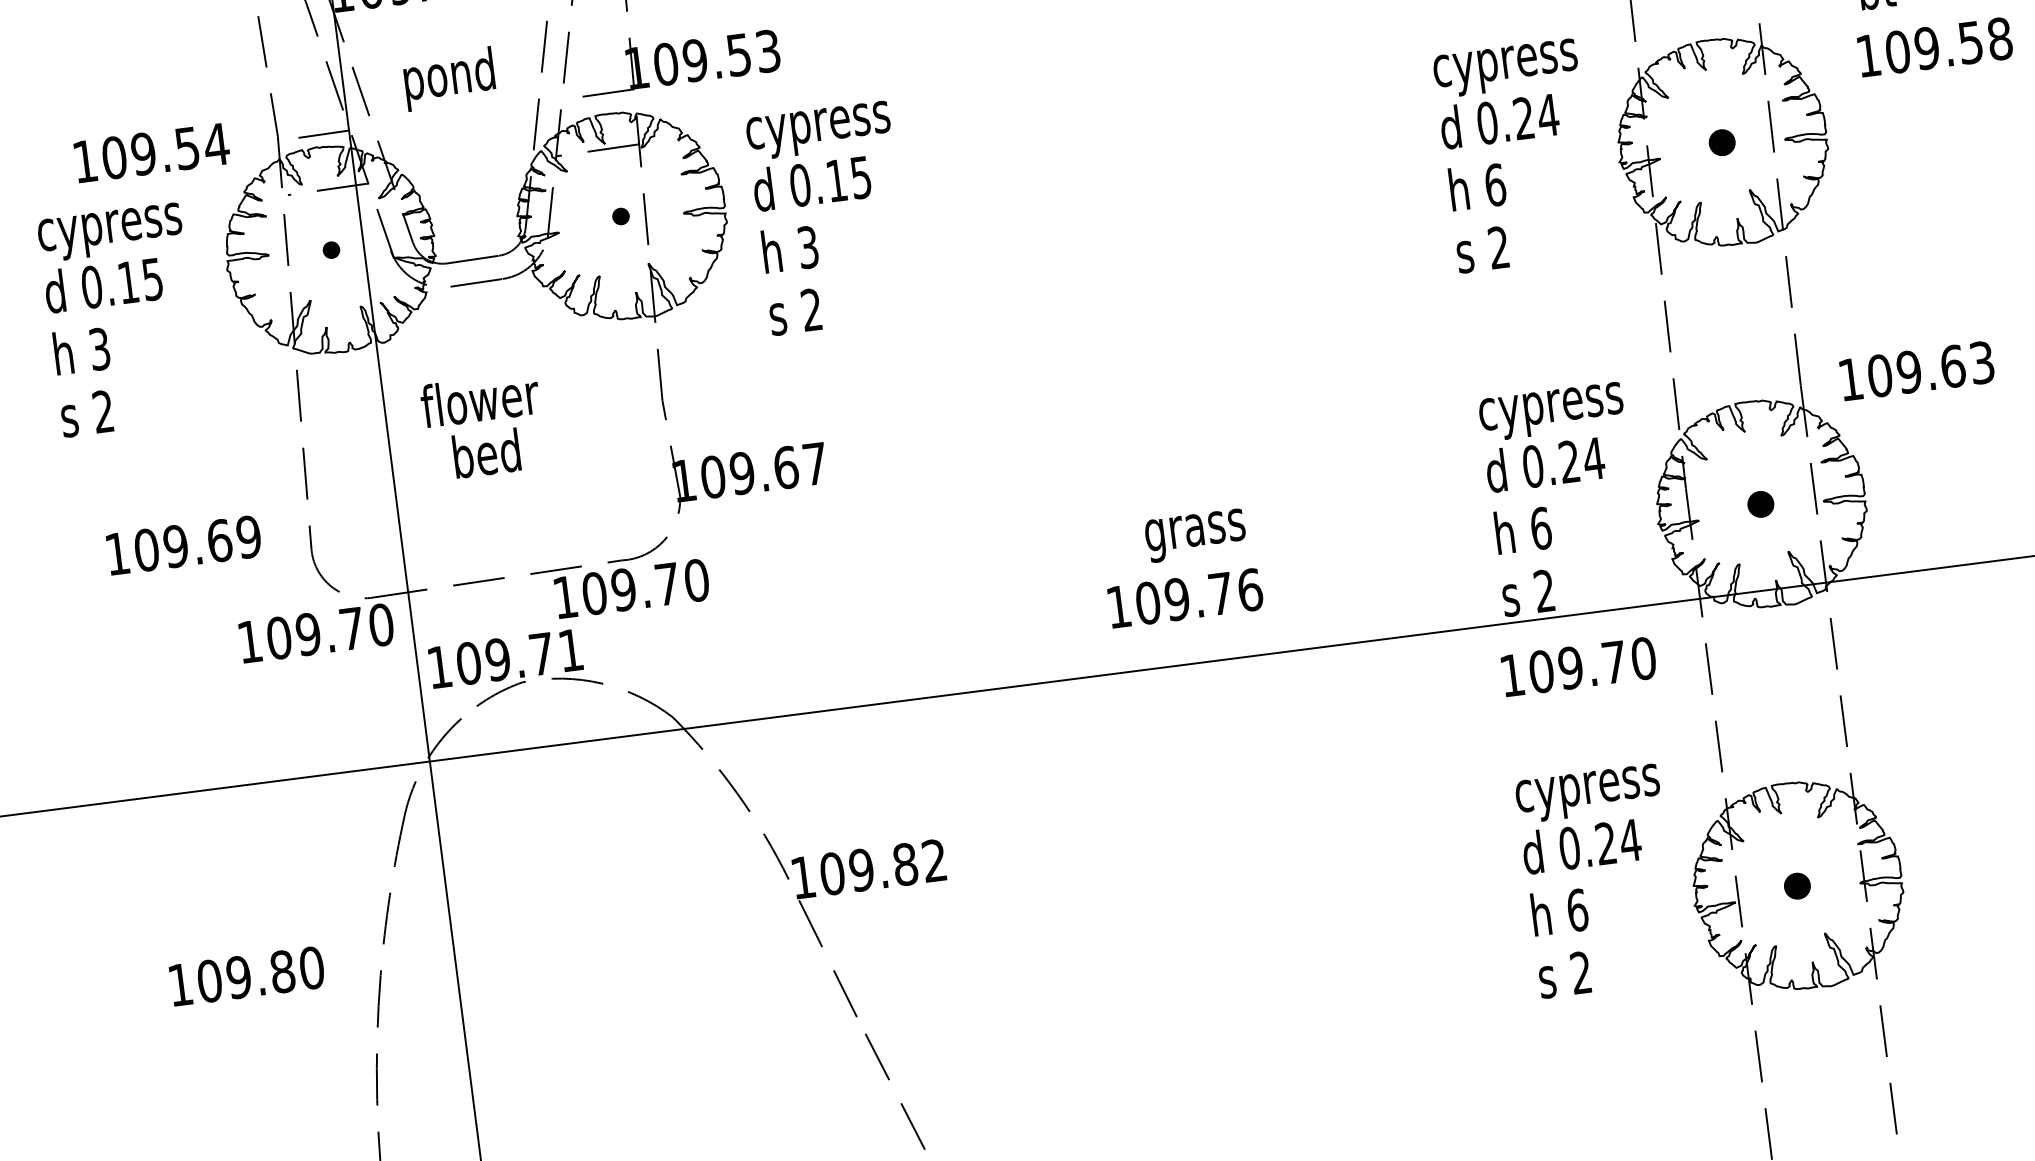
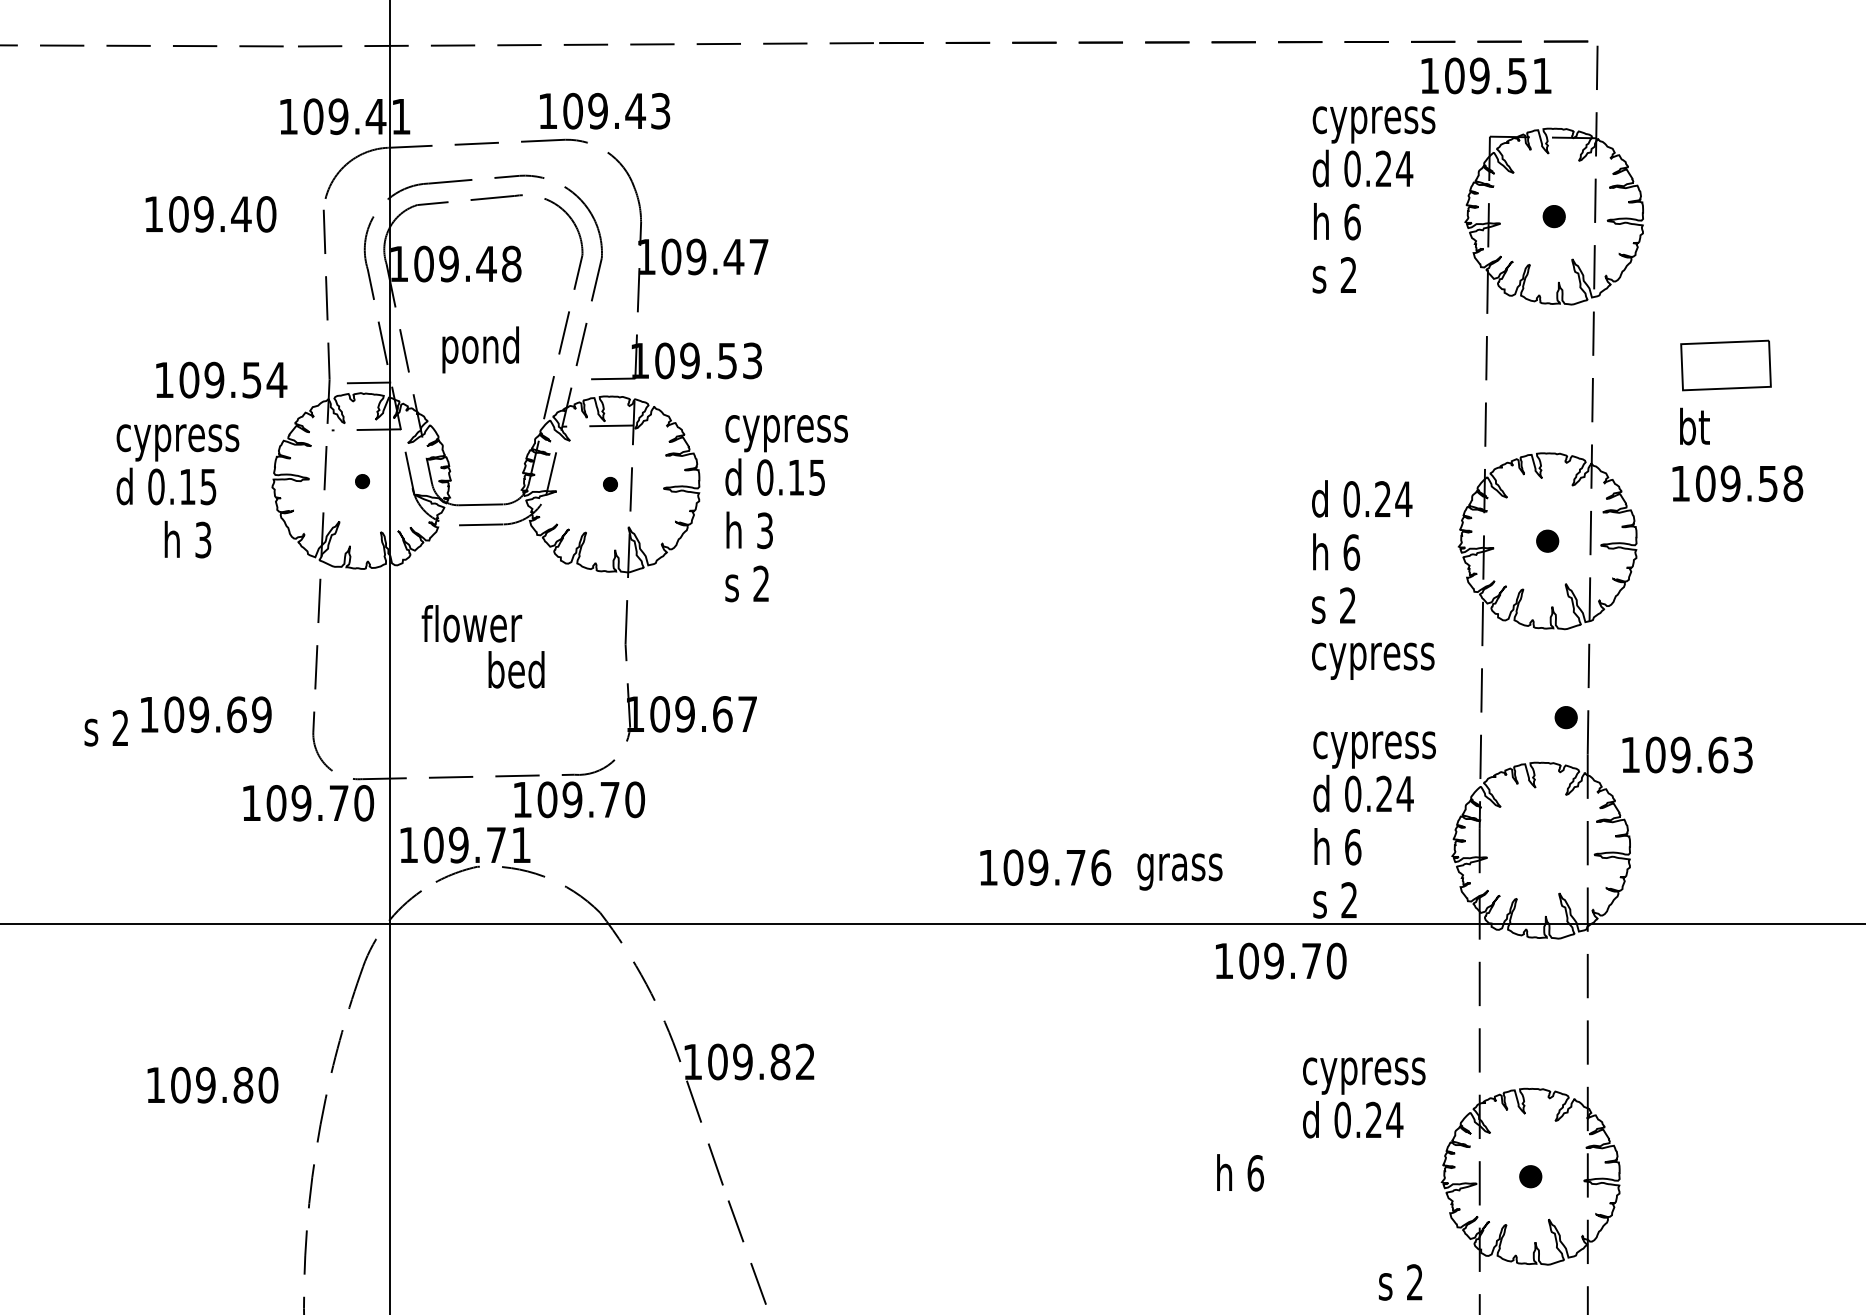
text: (1506, 67) -> (1373, 660), moved
text: (81, 350) -> (187, 539), moved
text: (85, 414) -> (105, 728), moved
text: (486, 453) -> (516, 669), moved
part: (1760, 504) -> (1565, 717), moved
text: (1195, 535) -> (1179, 871), moved
text: (1579, 666) -> (1281, 960), moved
text: (1559, 911) -> (1240, 1172), moved
text: (1564, 975) -> (1400, 1282), moved

